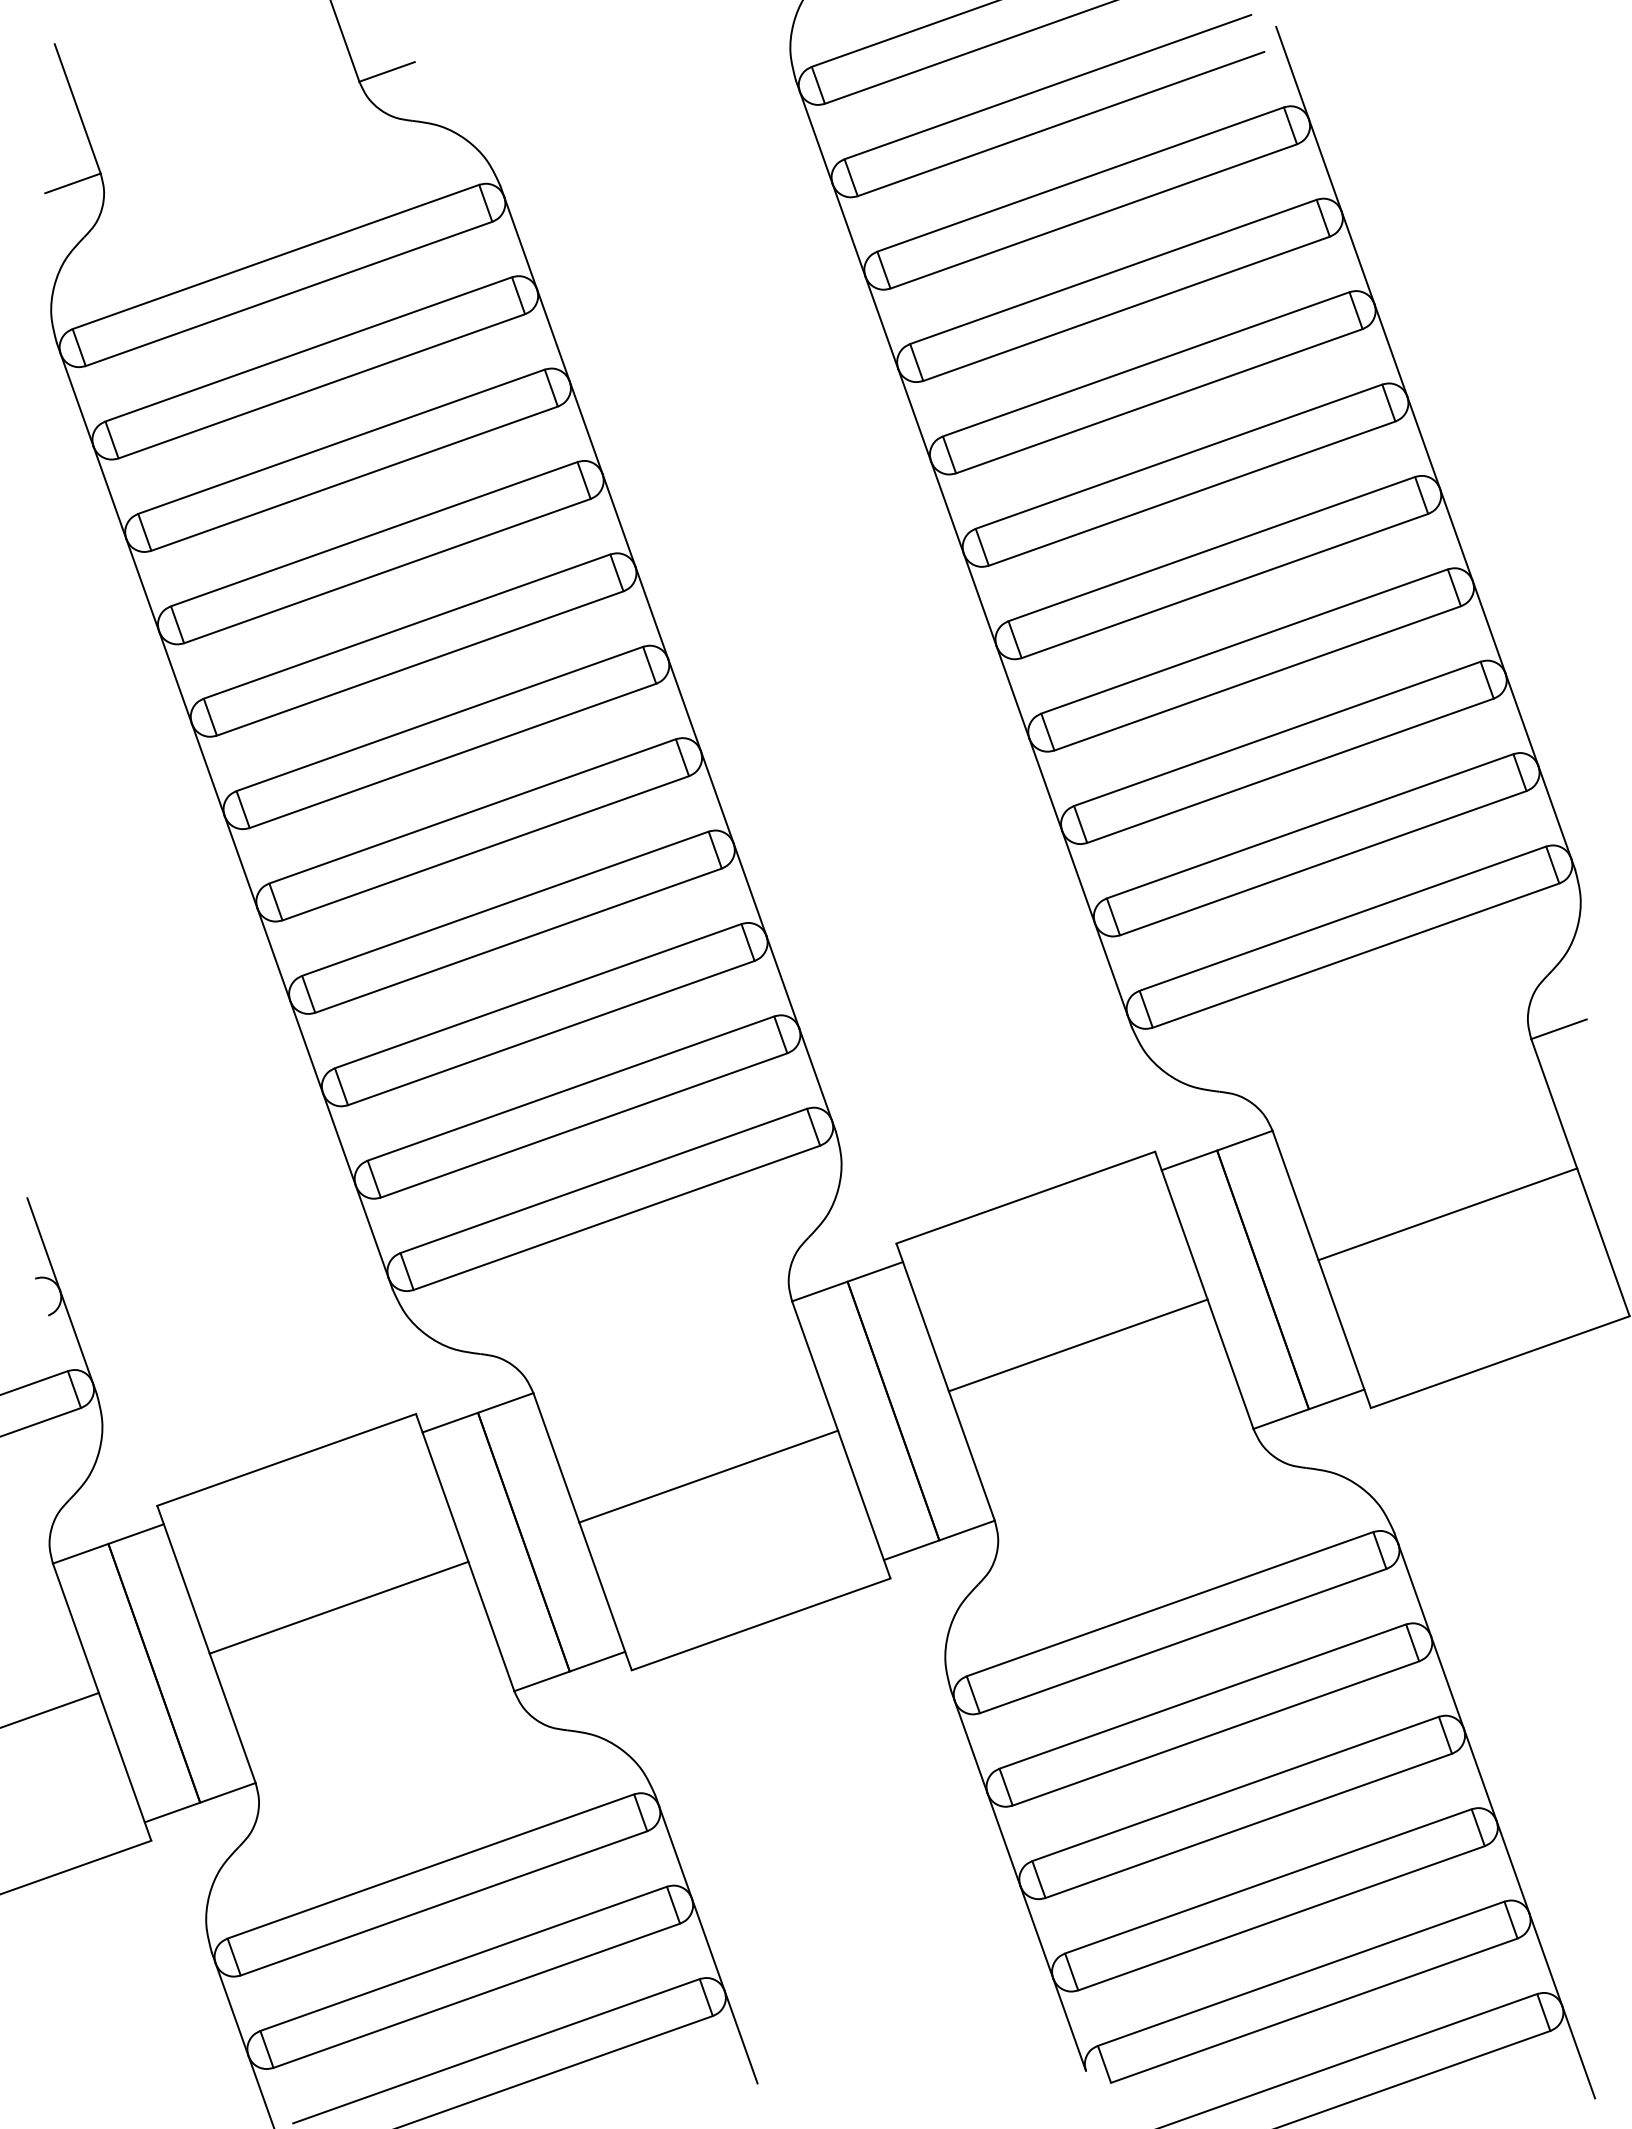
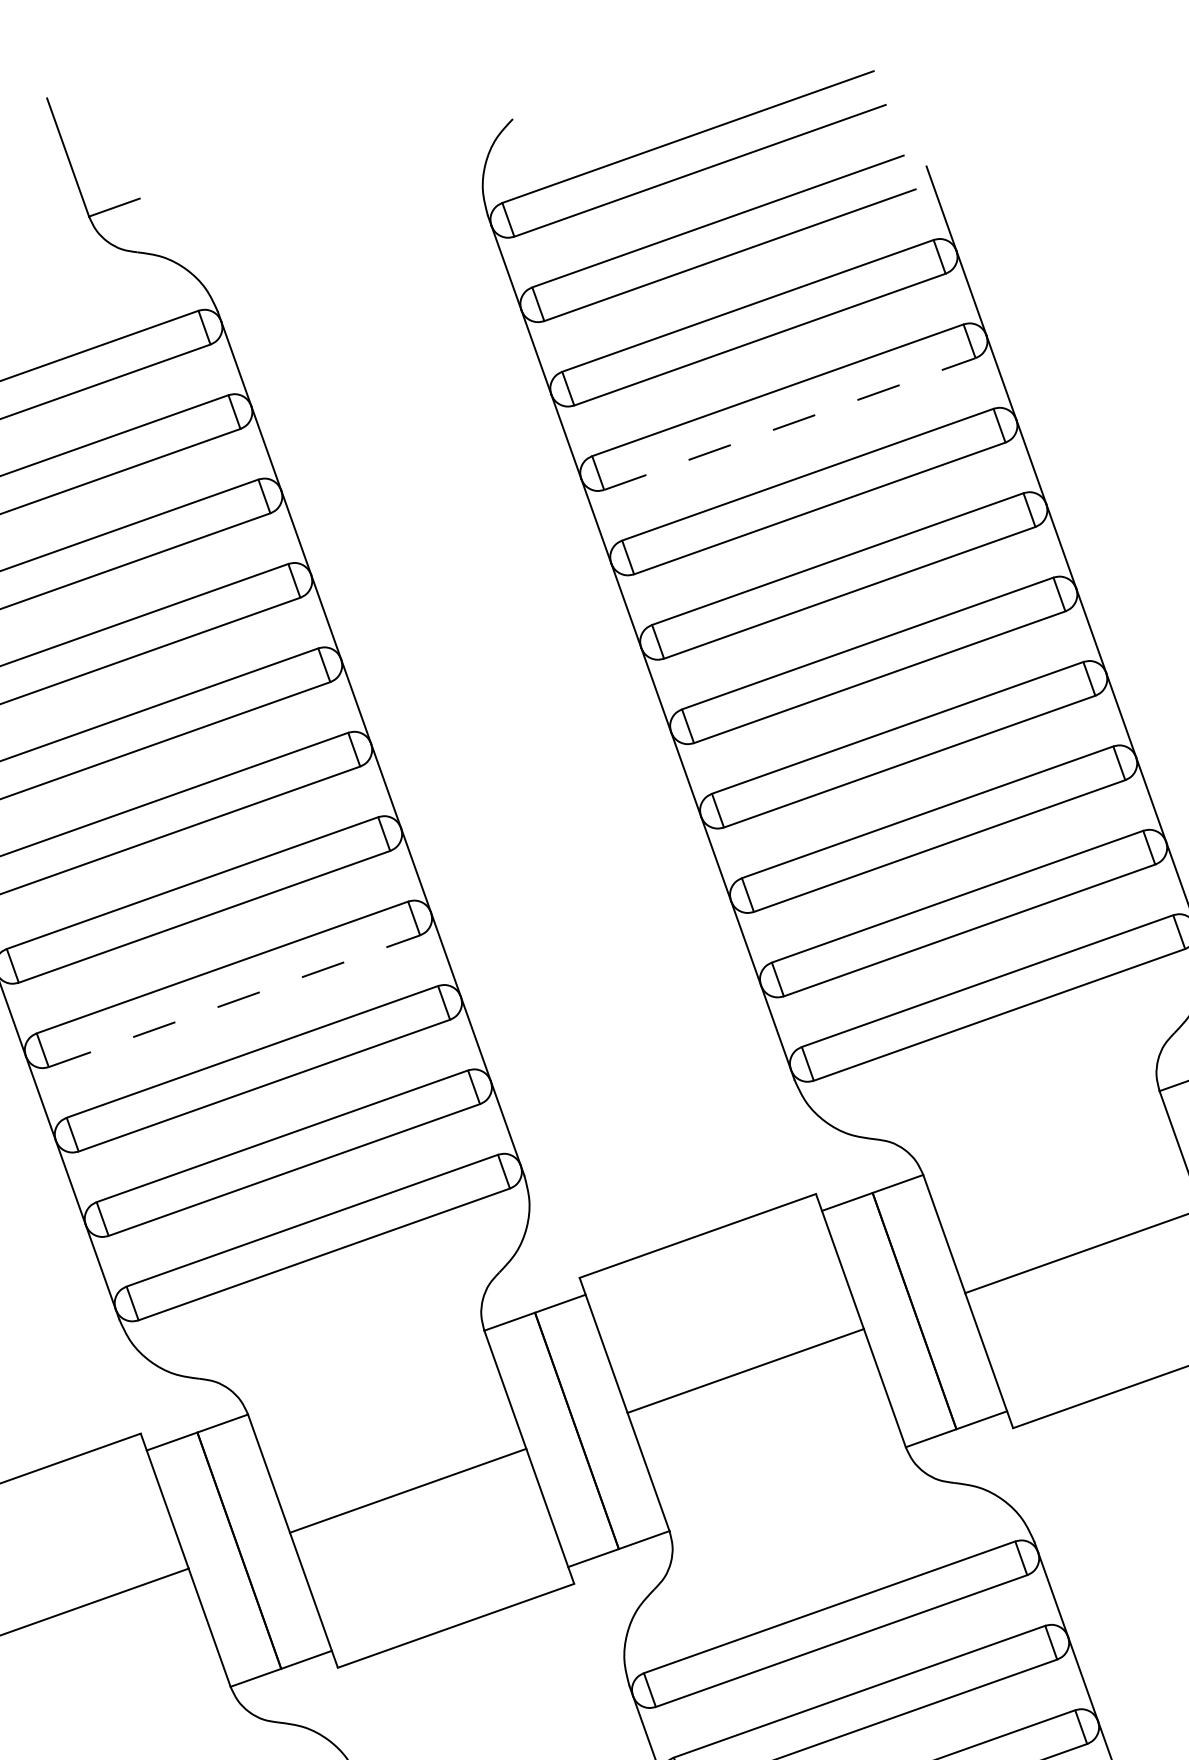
line: (1126, 308) -> (789, 423), solid -> dashed
line: (518, 940) -> (234, 1001), solid -> dashed

